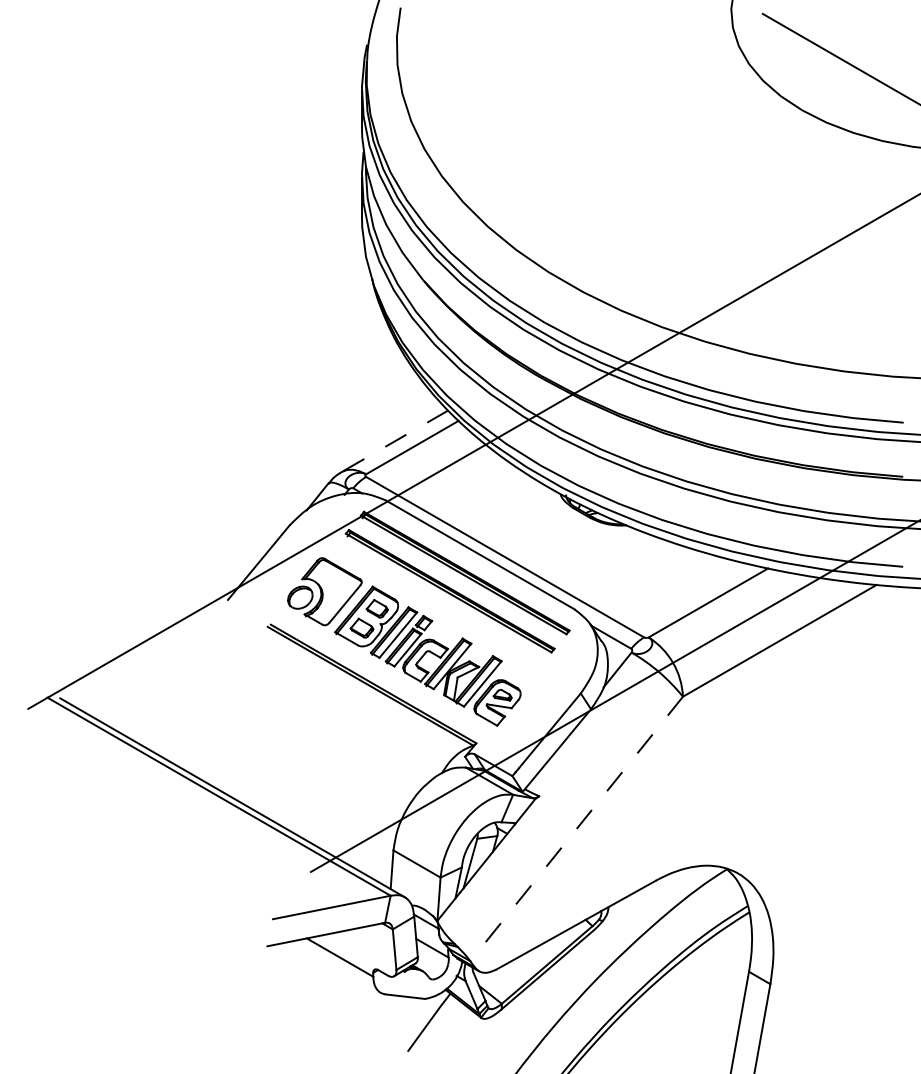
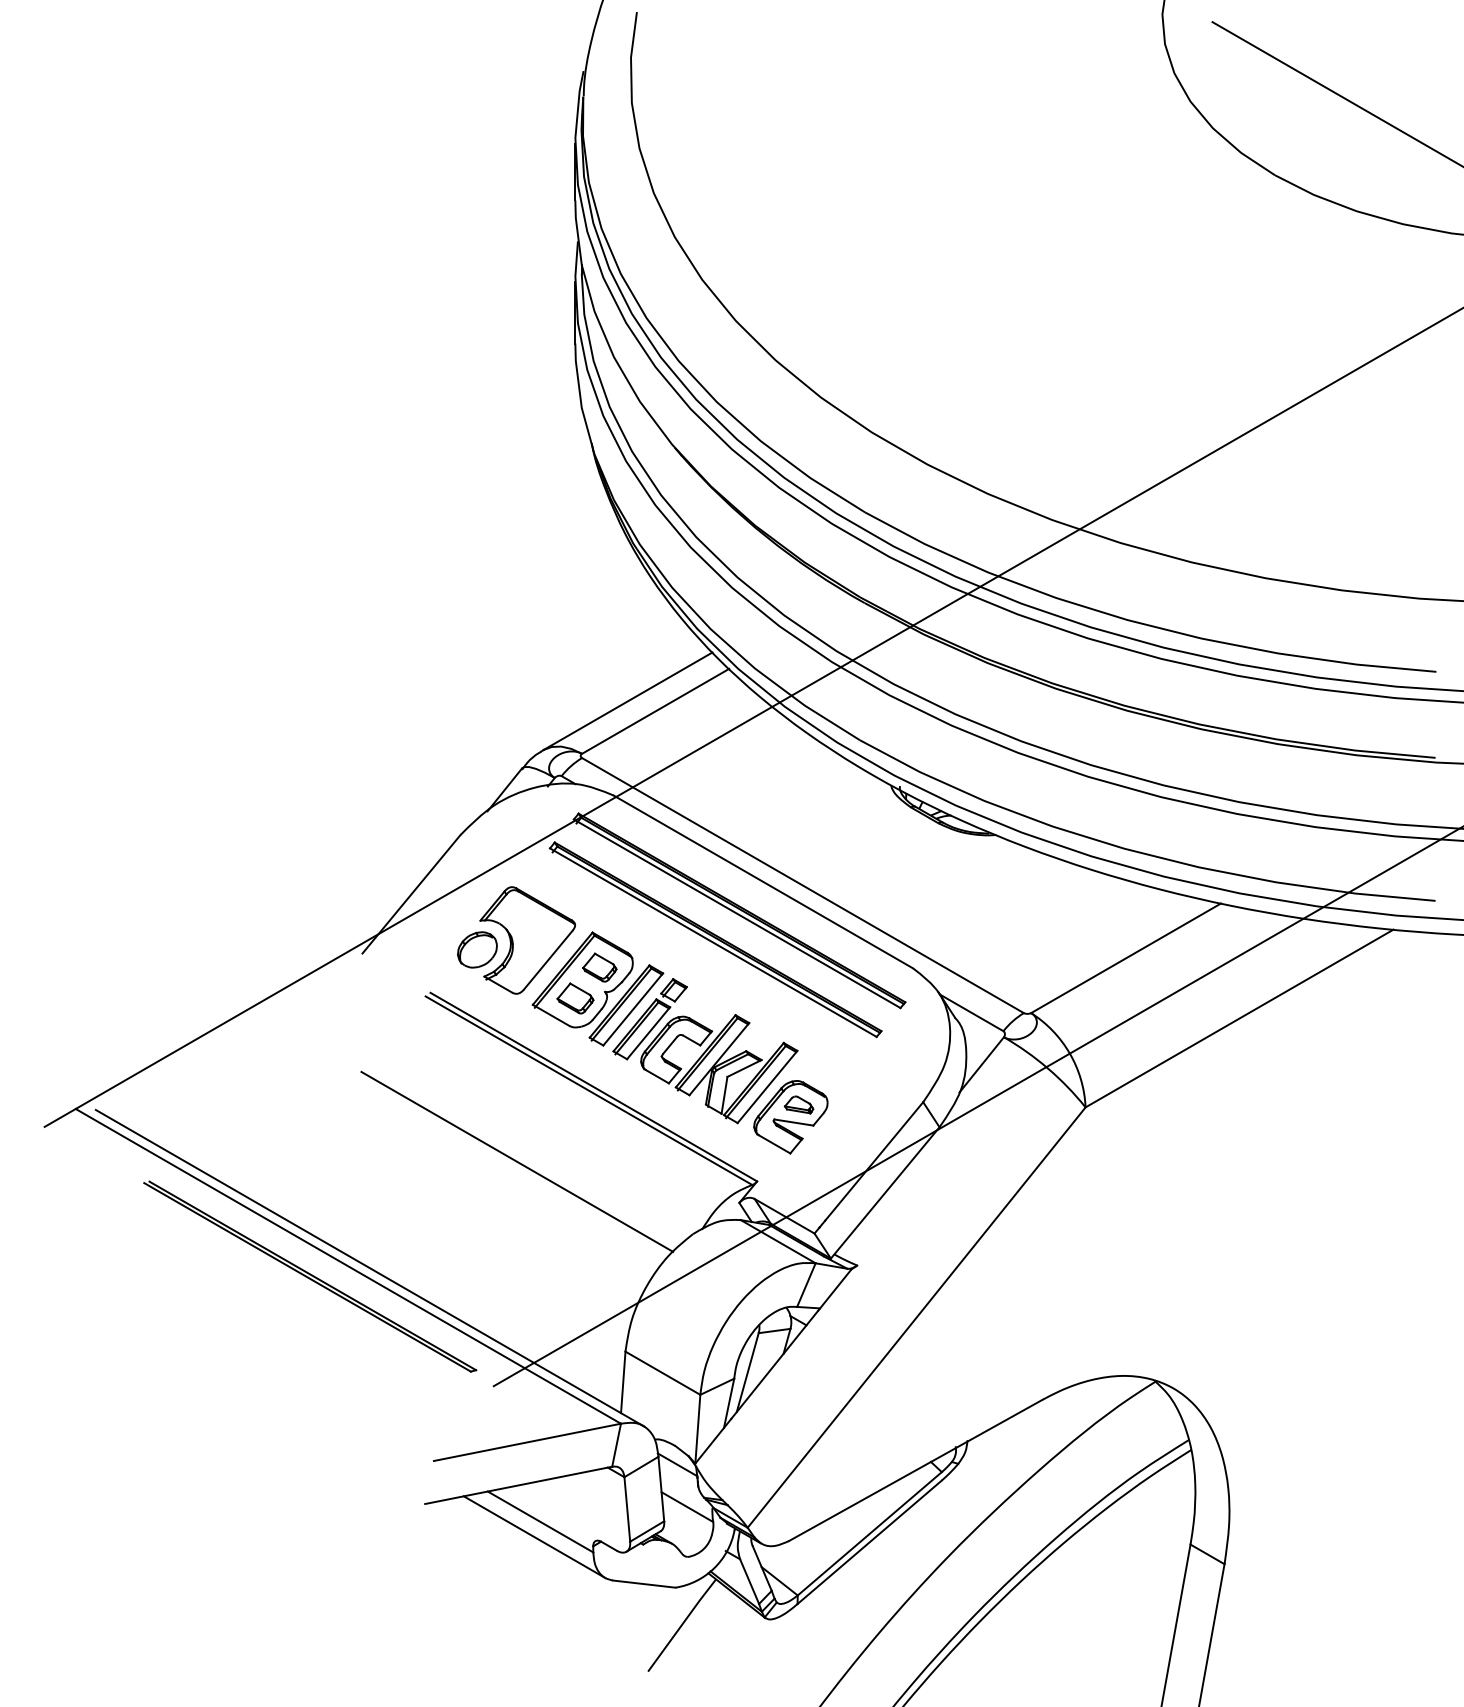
line: (394, 441) -> (627, 701), dashed -> solid
line: (325, 730) -> (517, 1161), added
part: (194, 802) -> (309, 1275), added
line: (576, 828) -> (916, 1316), dashed -> solid
line: (335, 966) -> (533, 1536), added

